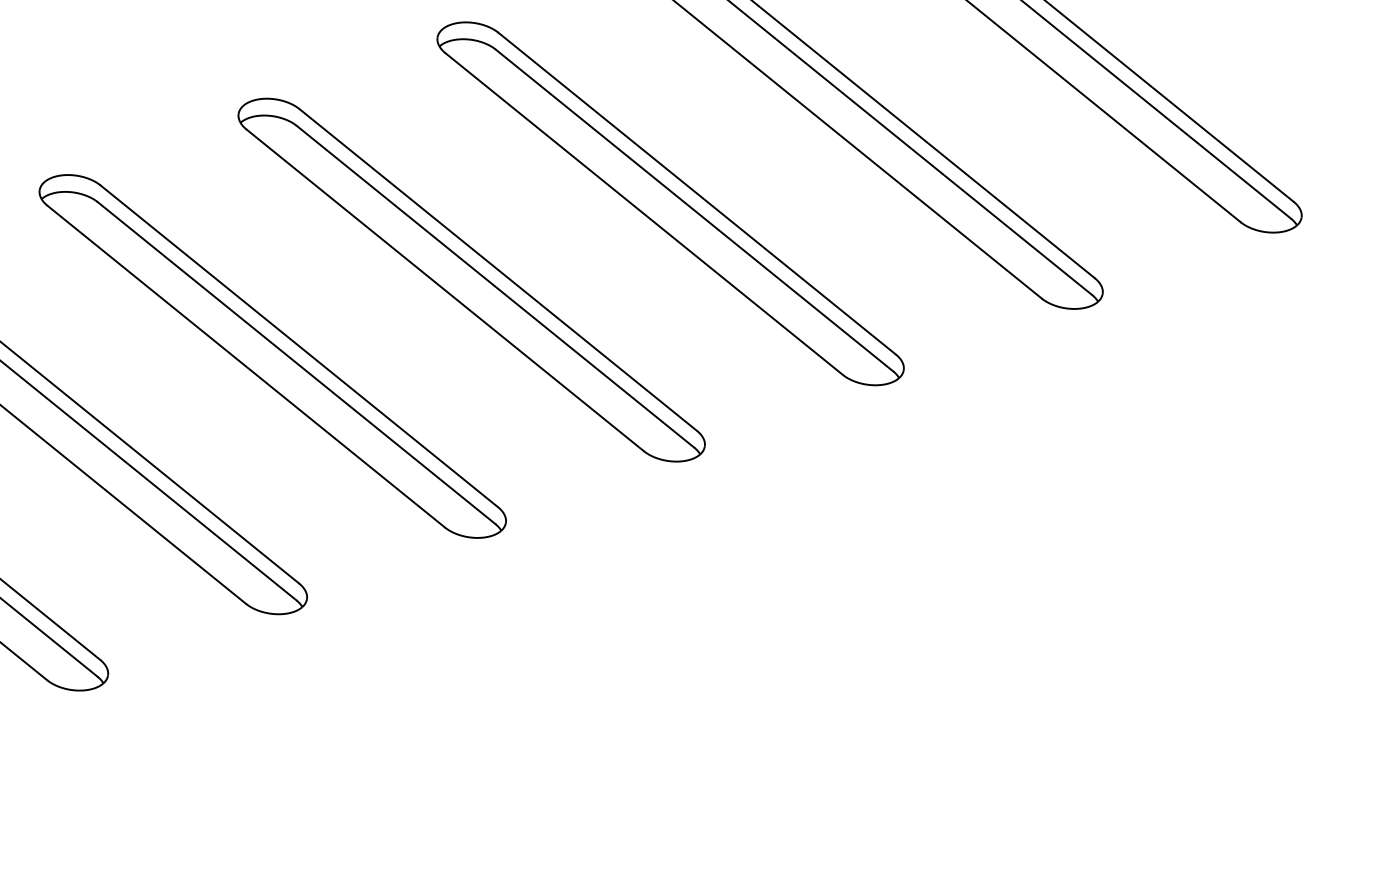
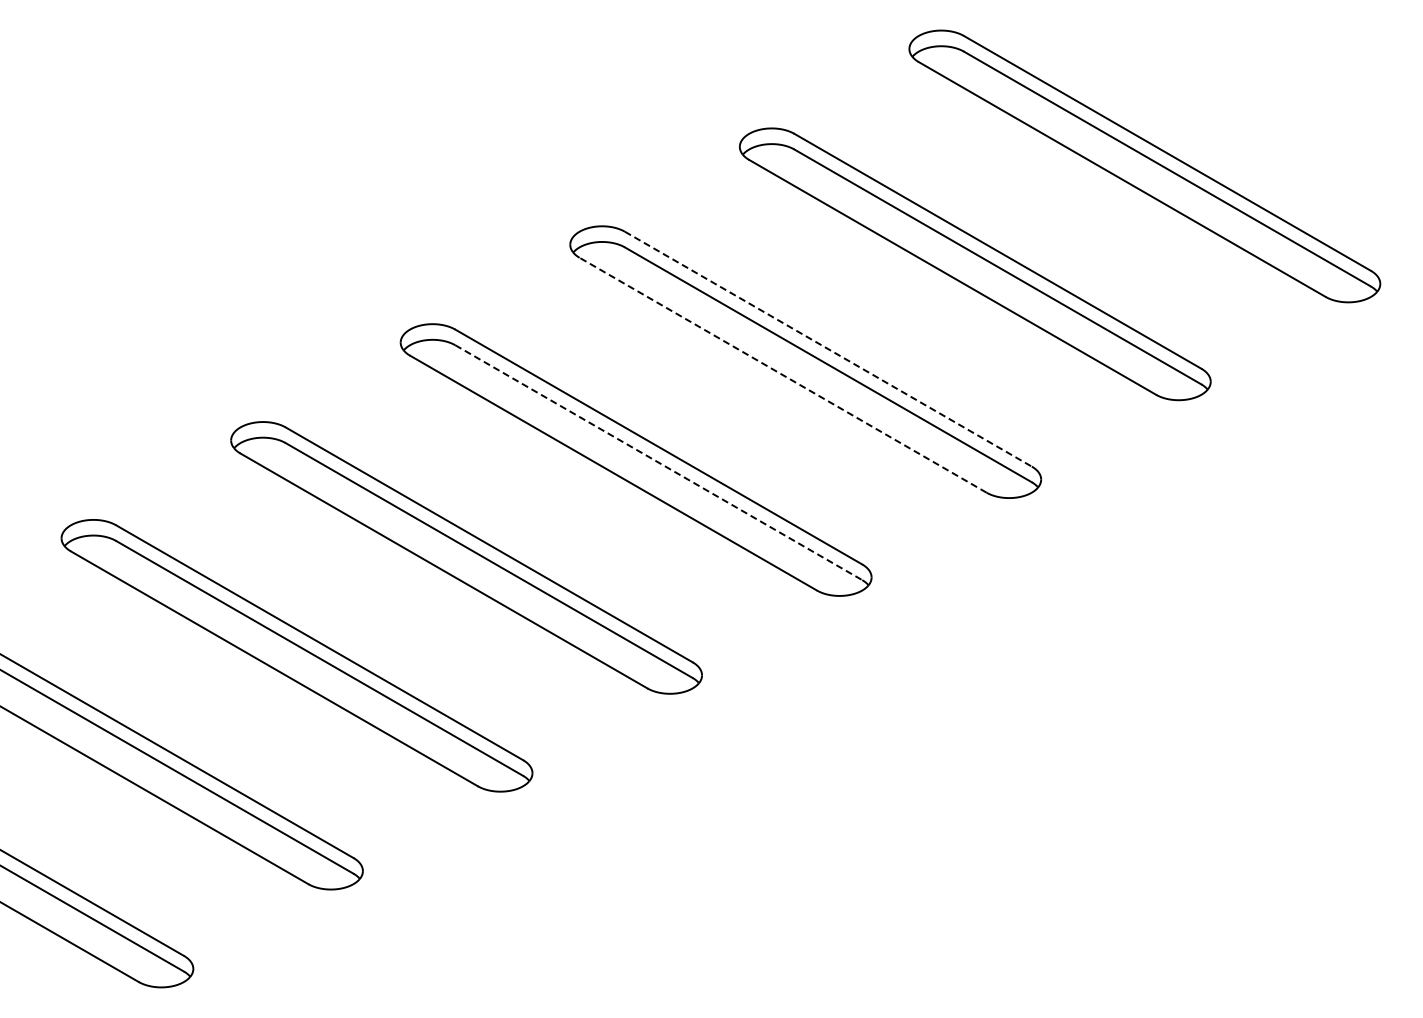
line: (697, 194) -> (828, 349), solid -> dashed
line: (644, 214) -> (783, 375), solid -> dashed
line: (495, 286) -> (658, 462), solid -> dashed

